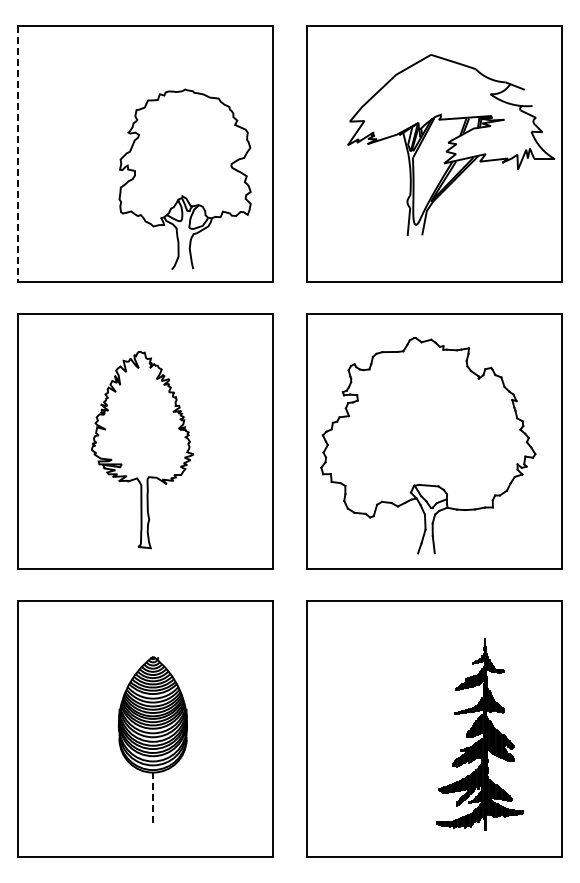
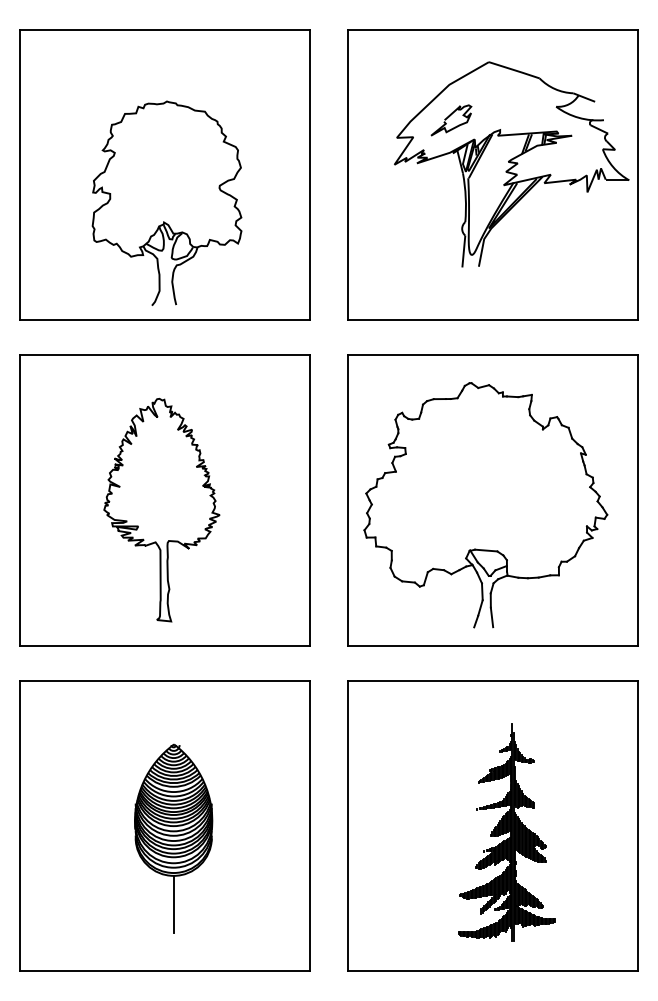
curve: (395, 104) -> (448, 118), added
line: (17, 154) -> (20, 175), dashed -> solid
part: (184, 178) -> (166, 202), moved
part: (479, 734) -> (506, 832), moved
line: (153, 798) -> (174, 905), dashed -> solid

